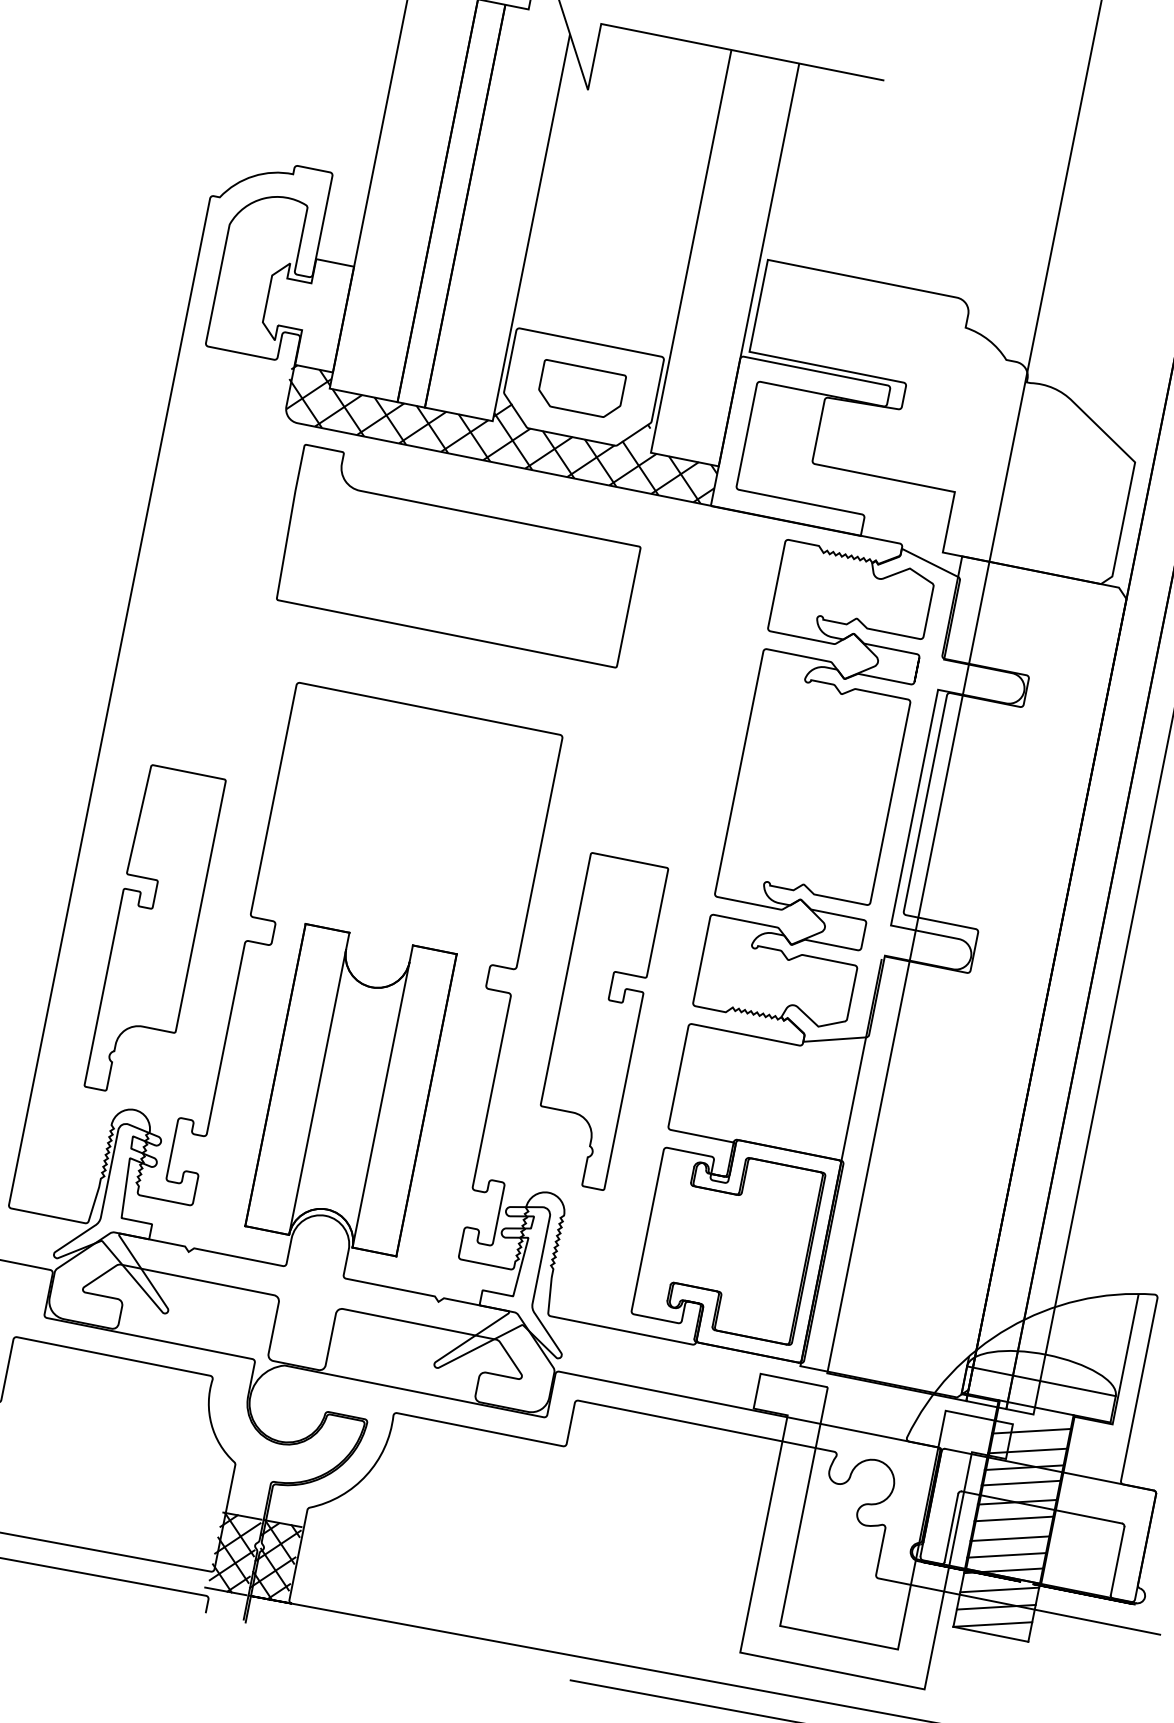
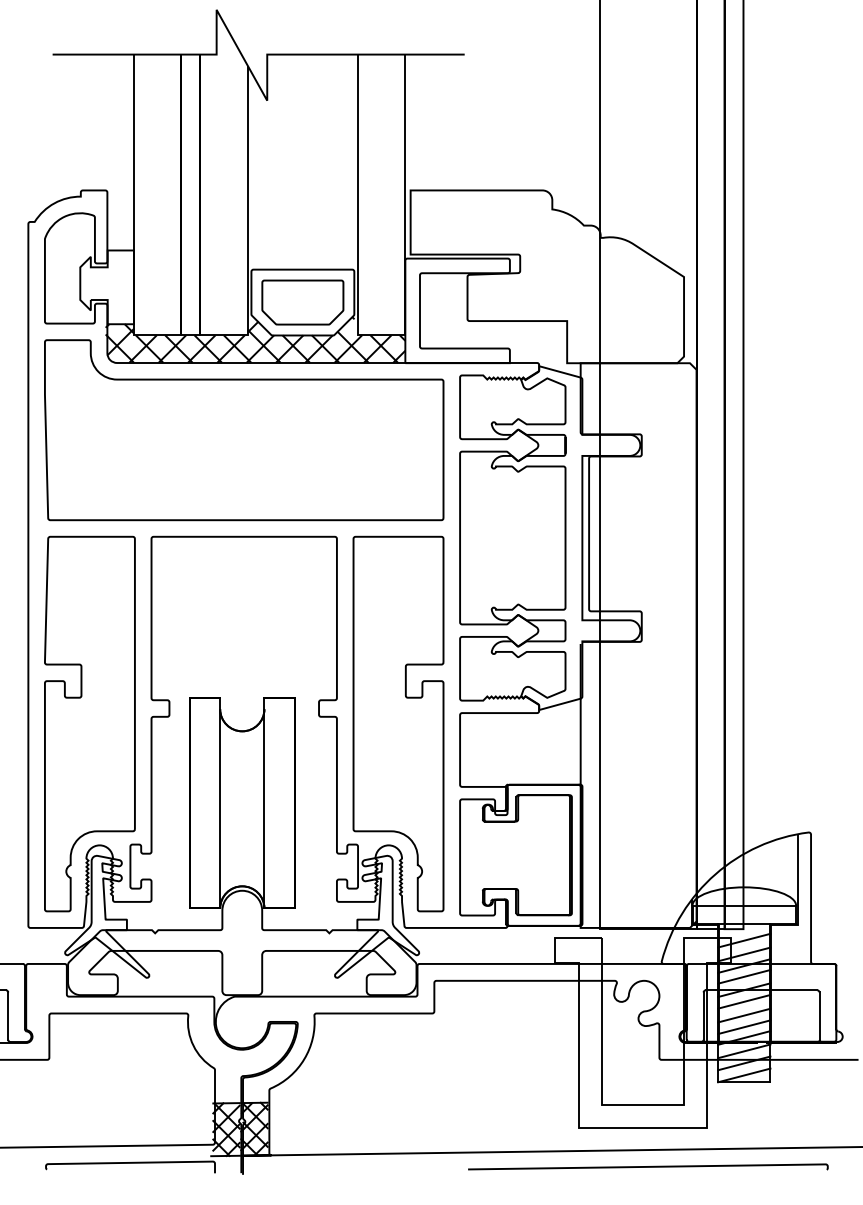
part: (580, 389) -> (302, 302), size x1.43
part: (460, 556) -> (244, 430), size x1.67
part: (154, 932) -> (89, 723), size x1.67
part: (597, 1020) -> (398, 723), size x1.67

